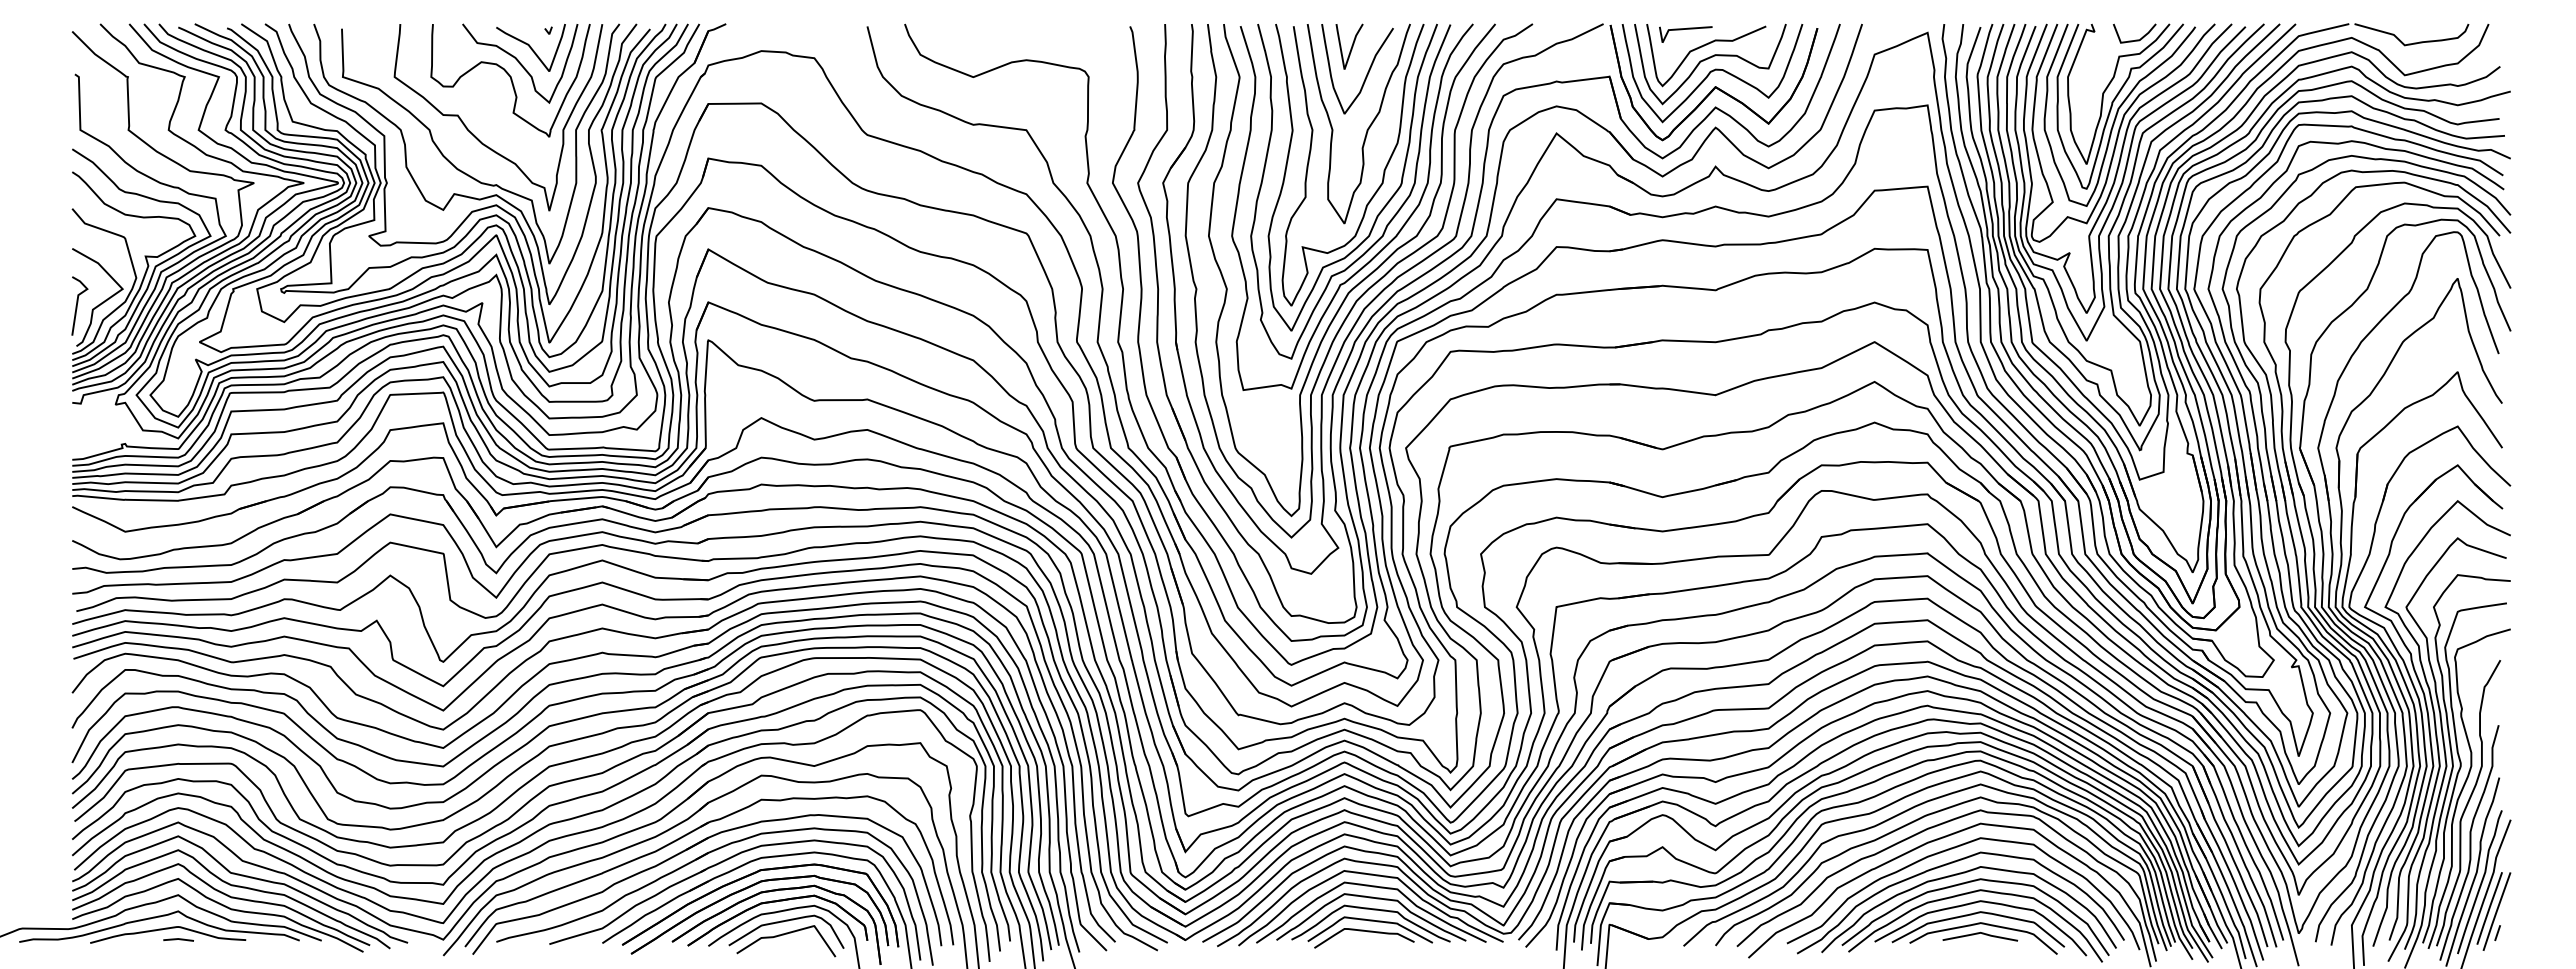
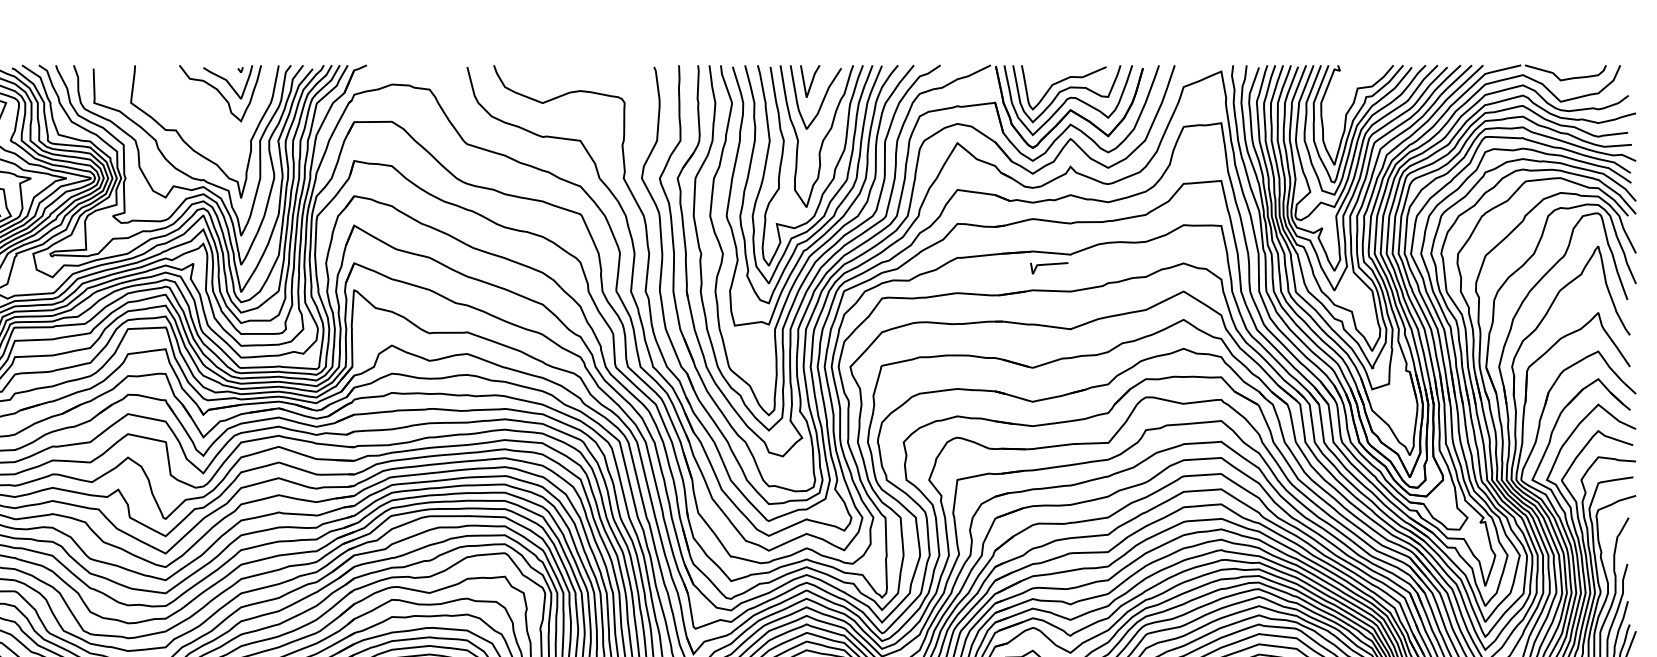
line: (1685, 29) -> (1049, 264), moved
line: (2135, 39) -> (1369, 76), removed
curve: (510, 80) -> (213, 105), removed

